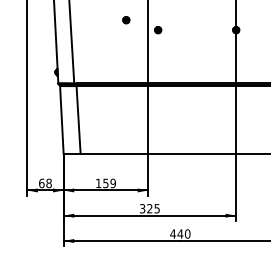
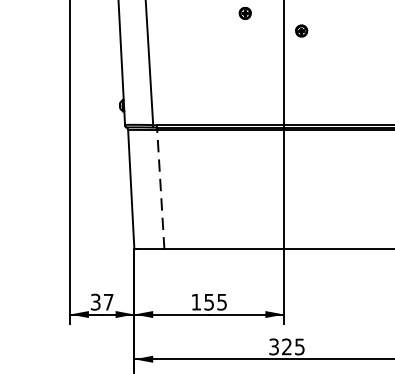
line: (78, 119) -> (160, 189), solid -> dashed
text: (112, 182) -> (220, 300), 159 -> 155
text: (45, 183) -> (102, 302), 68 -> 37

